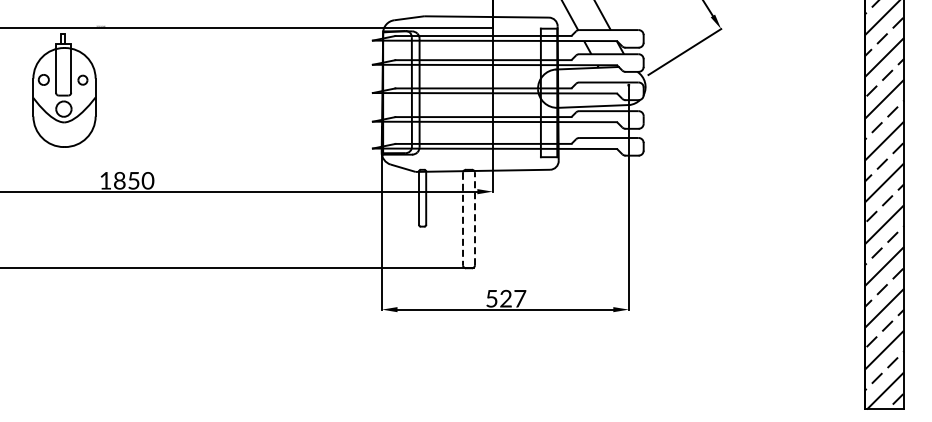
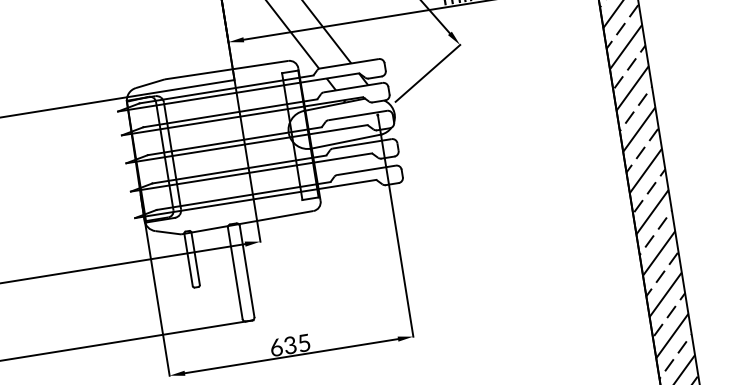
line: (474, 218) -> (246, 271), dashed -> solid
line: (462, 219) -> (234, 273), dashed -> solid
text: (506, 298) -> (290, 345), 527 -> 635

